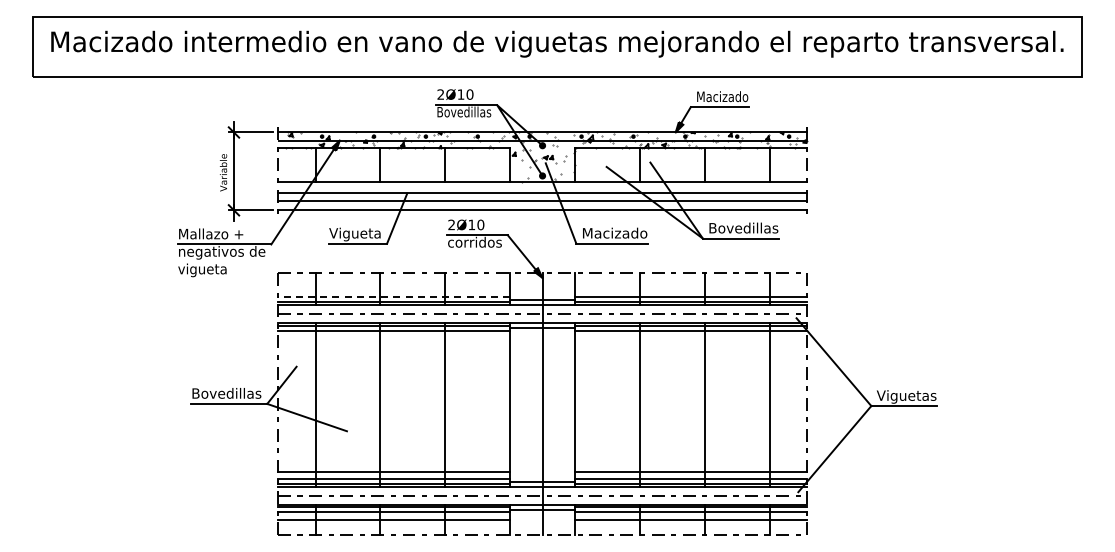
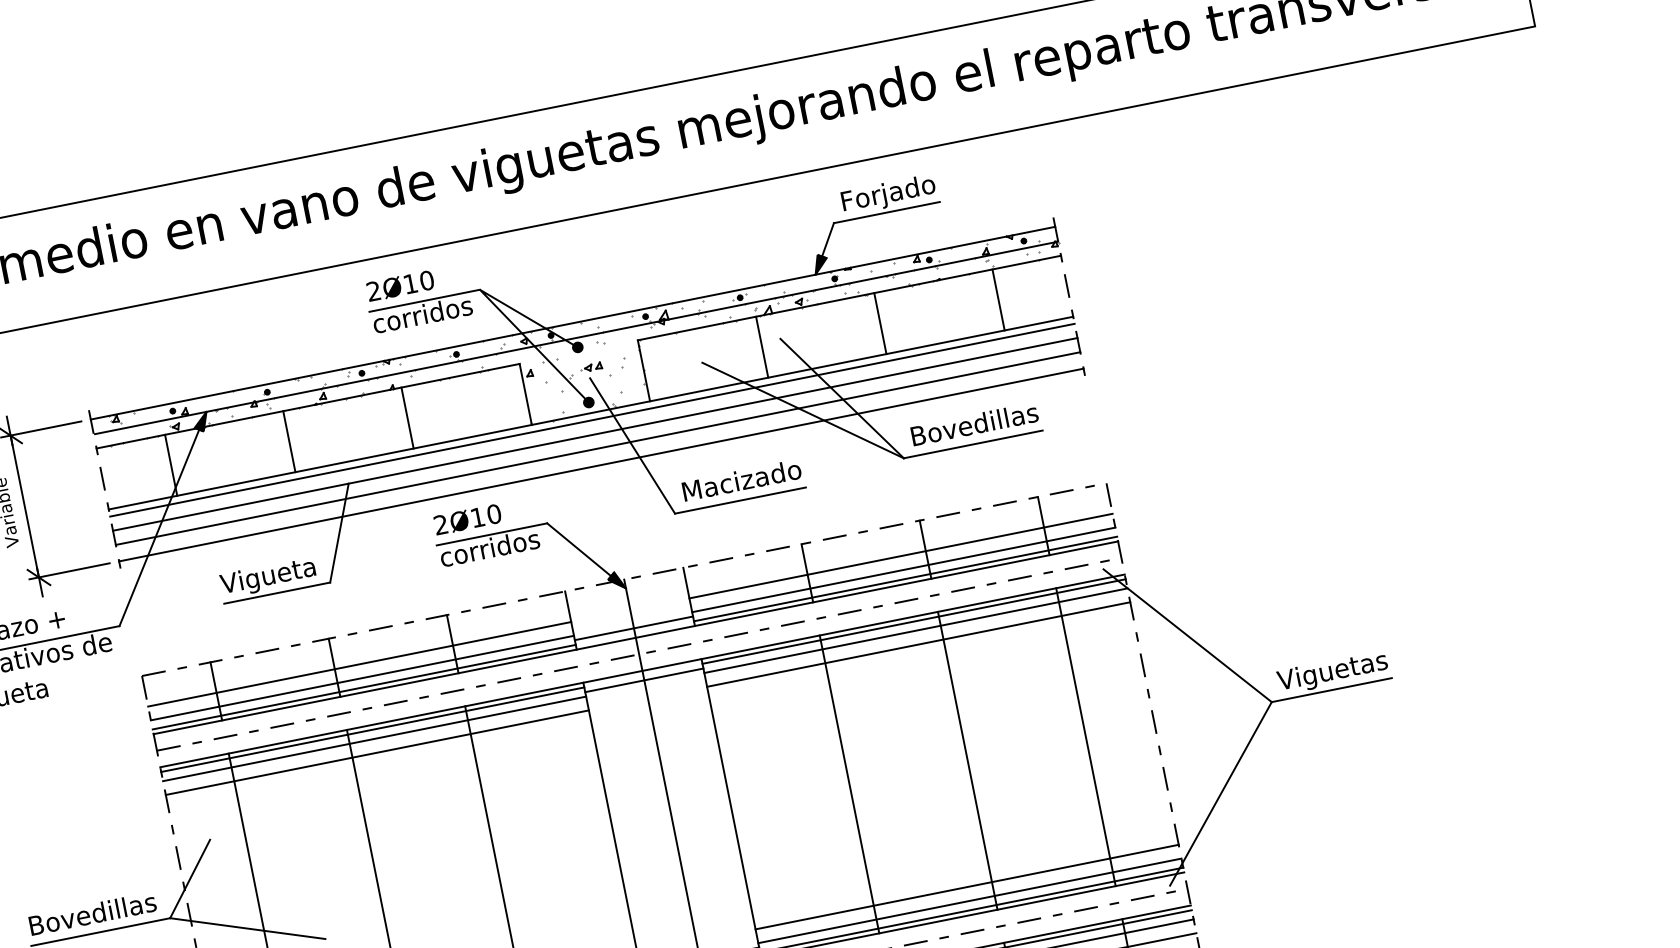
text: (722, 97) -> (888, 194), Macizado -> Forjado
text: (464, 111) -> (423, 313), Bovedillas -> corridos
line: (542, 185) -> (592, 419), added
line: (393, 289) -> (358, 663), added
line: (691, 289) -> (901, 555), added
line: (393, 297) -> (361, 678), dashed -> solid
line: (393, 338) -> (376, 753), added
line: (691, 338) -> (919, 644), added

